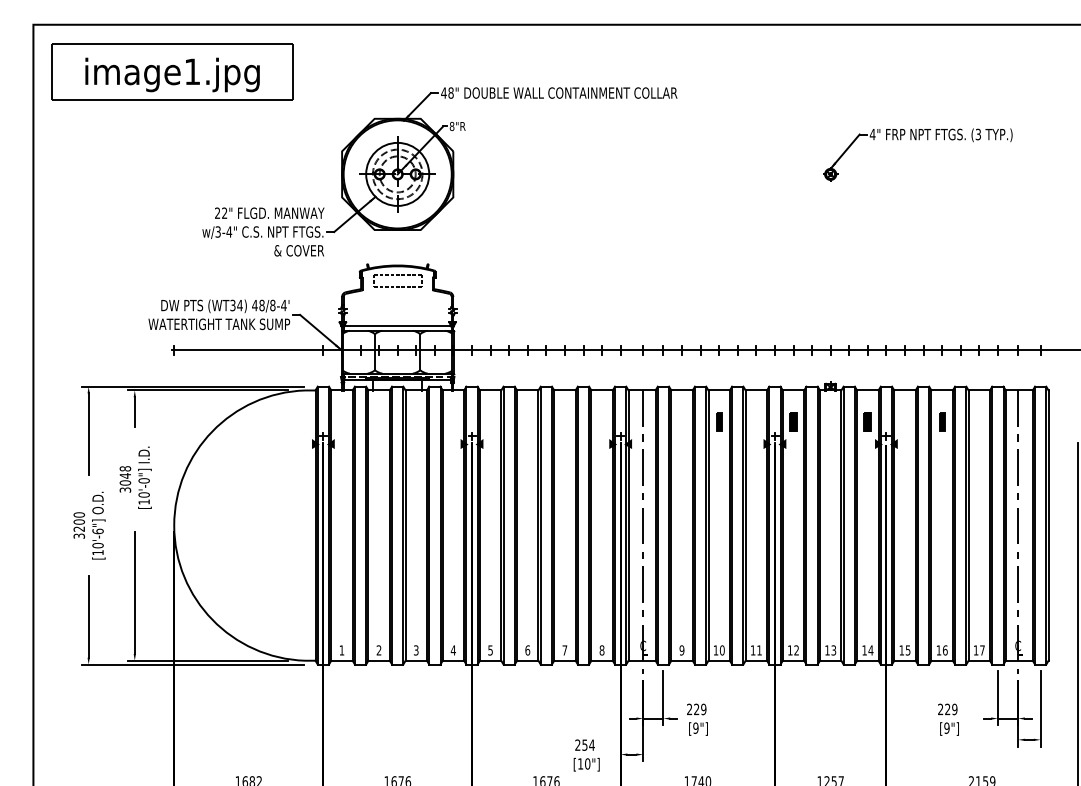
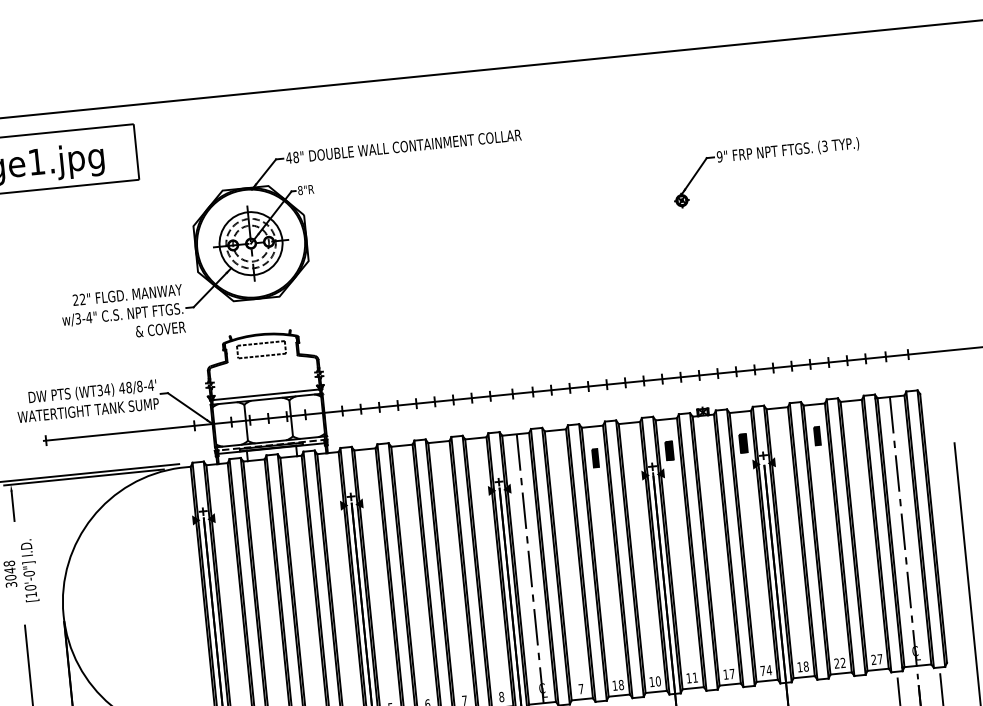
text: (872, 134) -> (719, 156), 4" -> 9"
text: (681, 650) -> (580, 689), 9 -> 7
text: (721, 650) -> (620, 685), 10 -> 18
text: (759, 650) -> (658, 681), 11 -> 10
text: (796, 650) -> (695, 677), 12 -> 11
text: (833, 650) -> (732, 674), 13 -> 17
text: (864, 650) -> (762, 671), 14 -> 74
text: (907, 650) -> (805, 666), 15 -> 18
text: (941, 650) -> (839, 663), 16 -> 22
text: (975, 650) -> (873, 659), 17 -> 27

